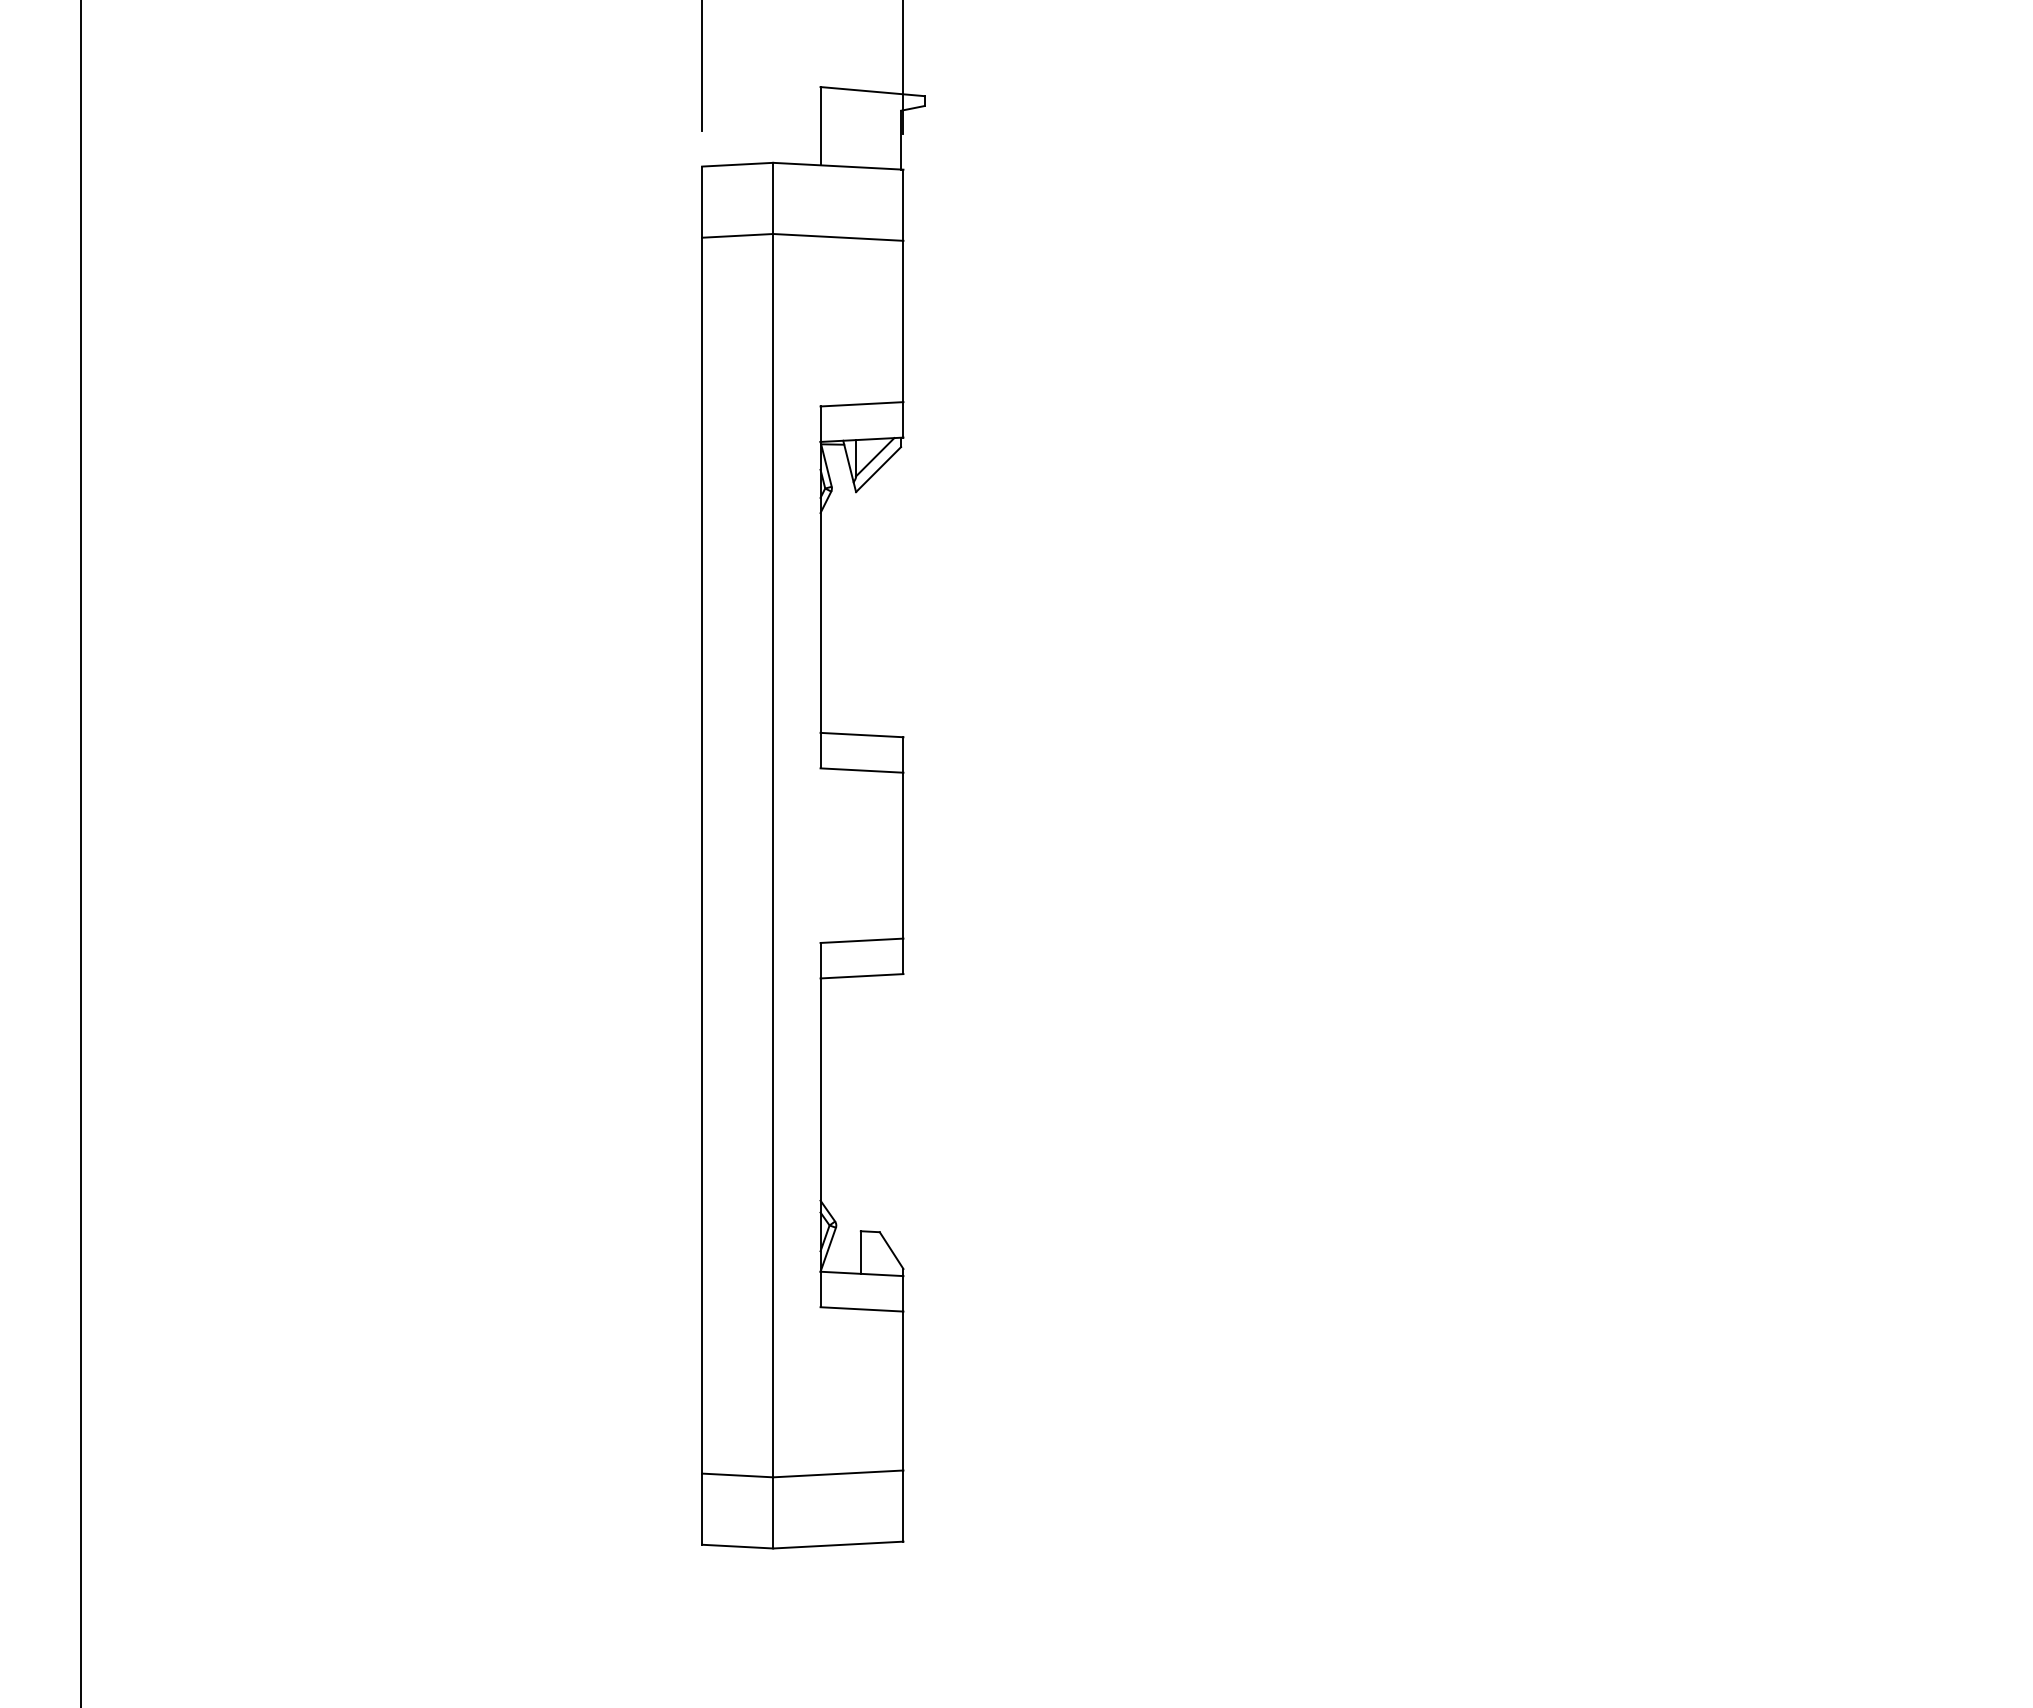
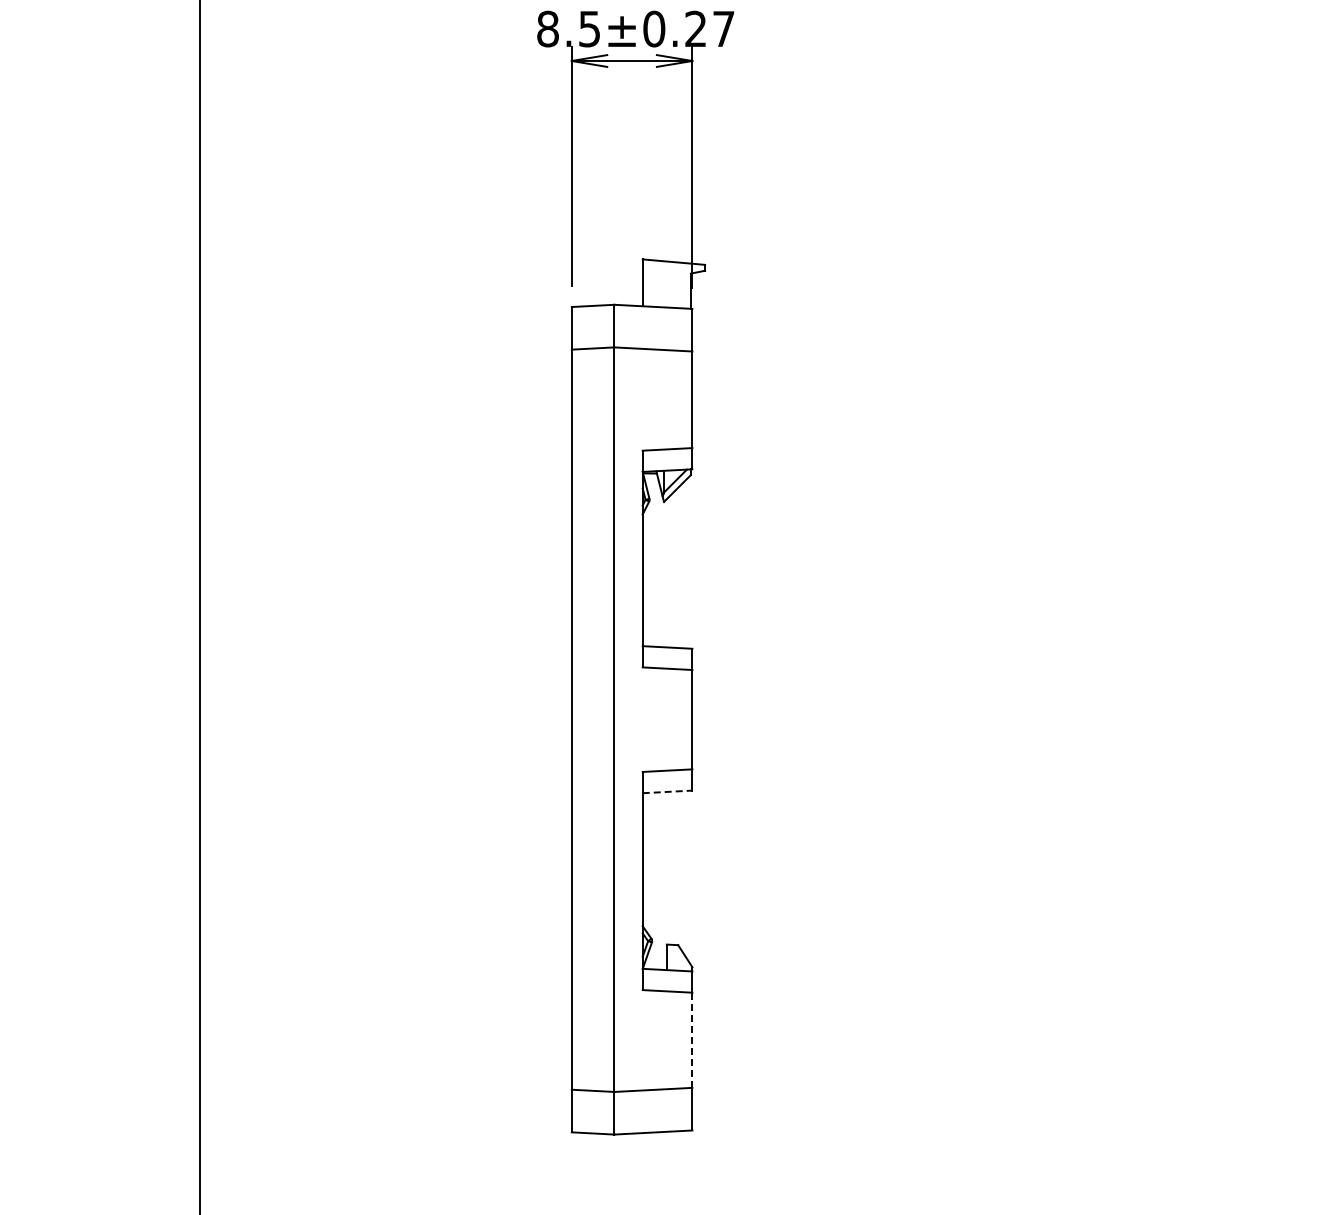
line: (861, 975) -> (667, 791), solid -> dashed
line: (903, 1391) -> (692, 1040), solid -> dashed

